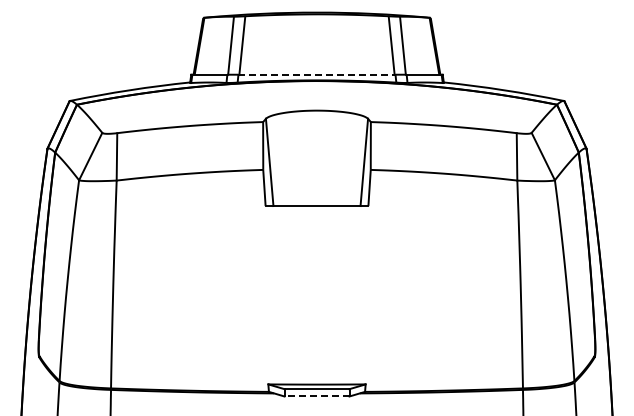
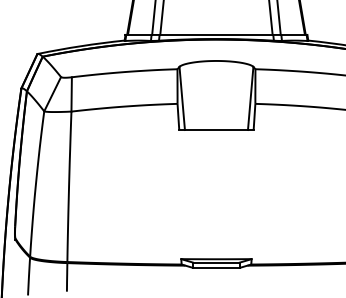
line: (316, 74) -> (216, 34), dashed -> solid
line: (316, 396) -> (216, 267), dashed -> solid

